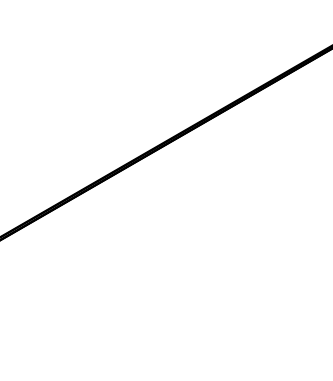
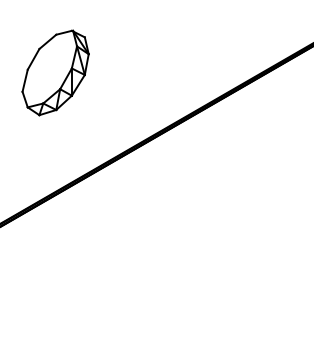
part: (58, 76) -> (55, 72), added

